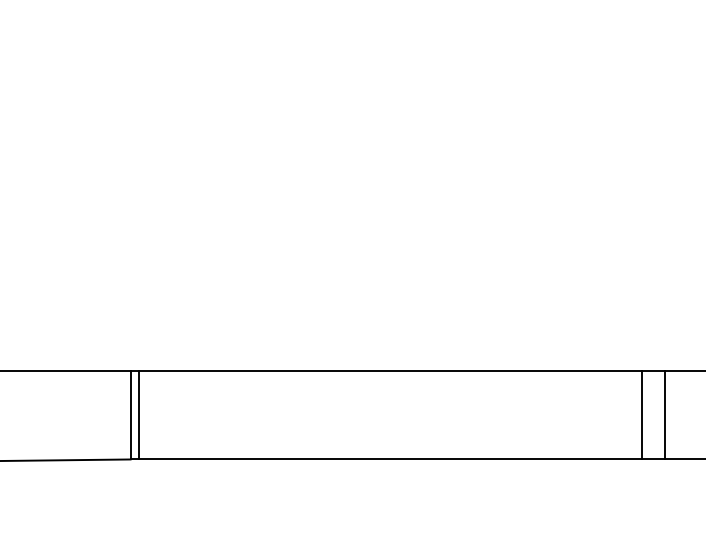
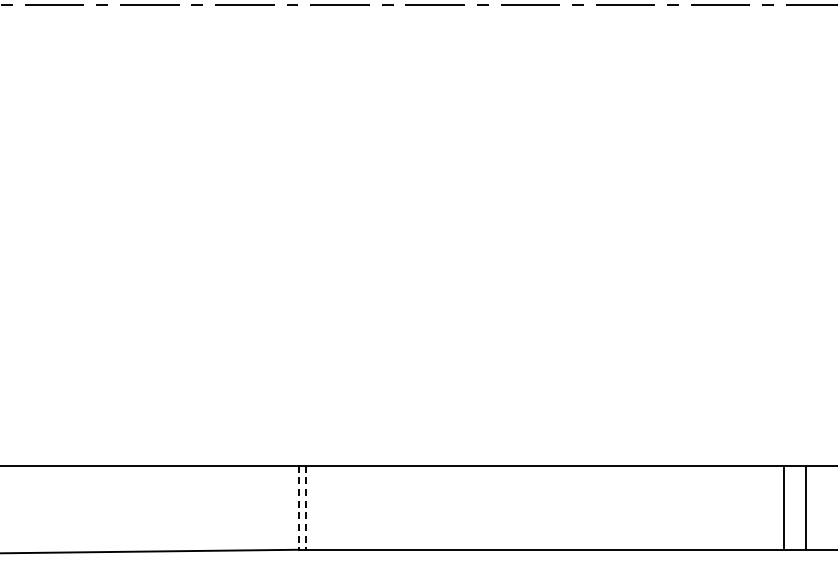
line: (130, 415) -> (298, 508), solid -> dashed
line: (138, 415) -> (306, 508), solid -> dashed

